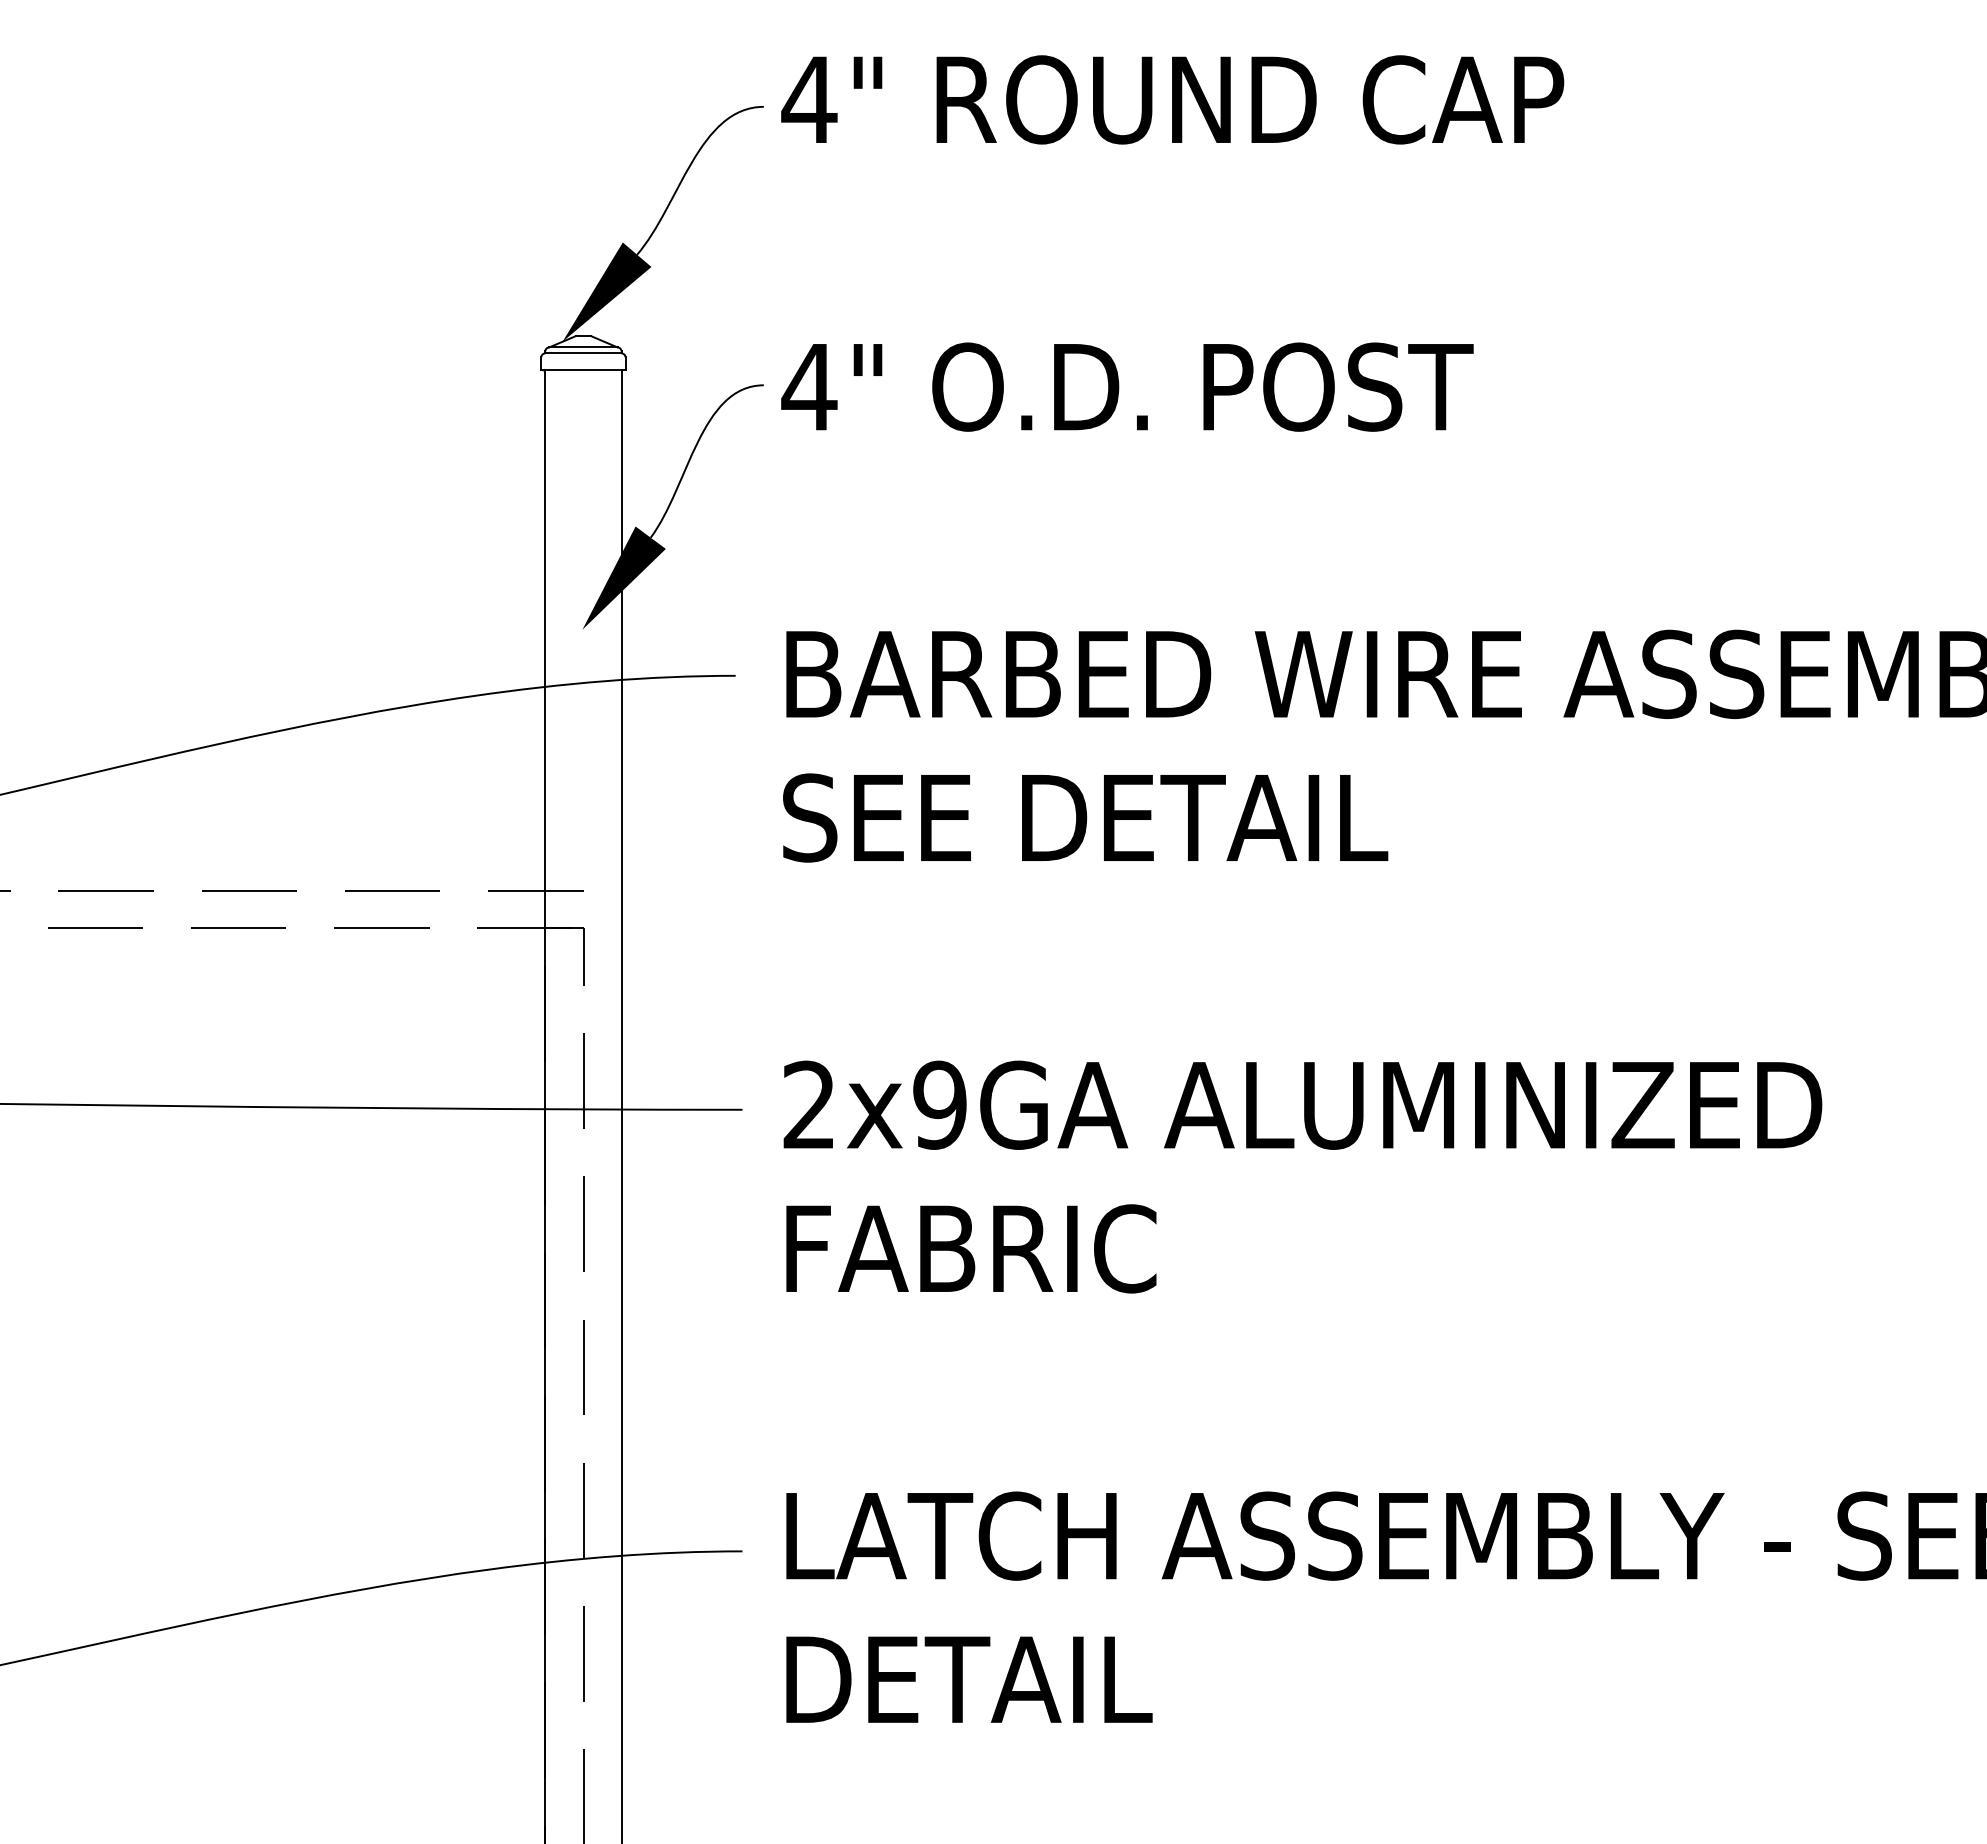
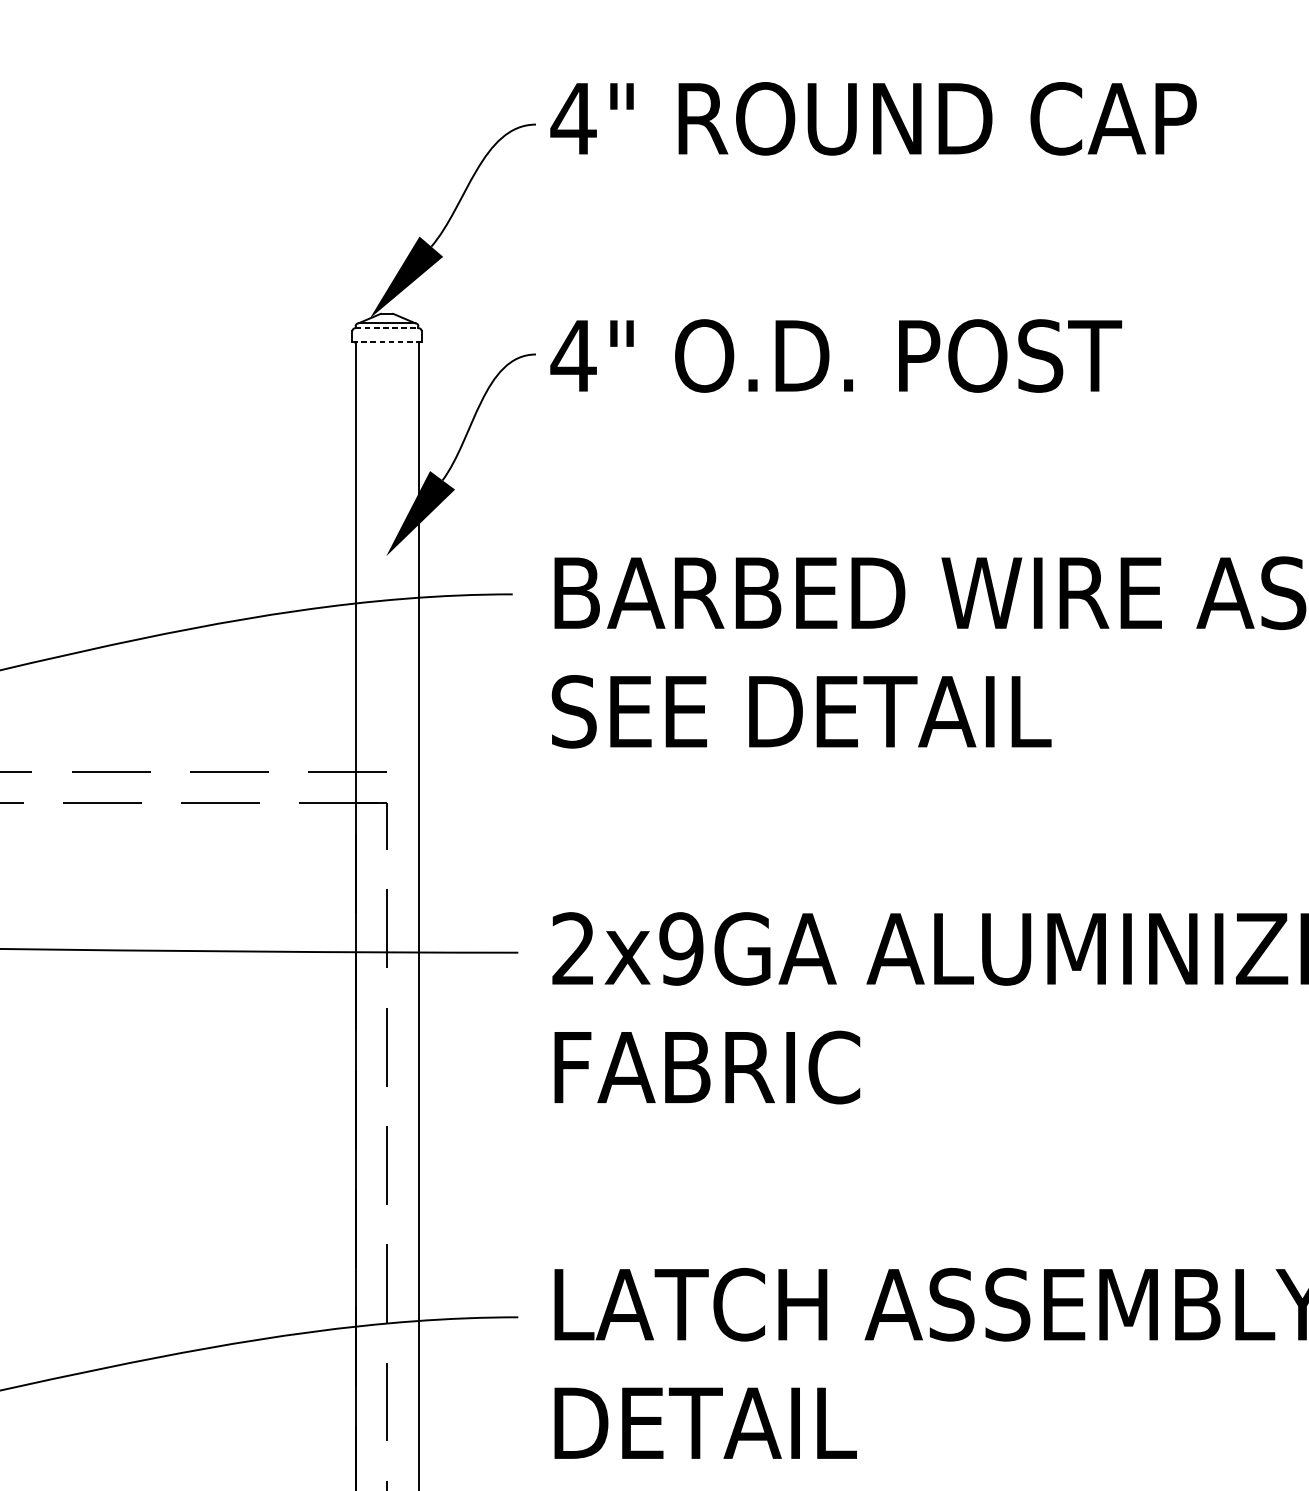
line: (583, 353) -> (387, 328), solid -> dashed
line: (583, 369) -> (387, 341), solid -> dashed

